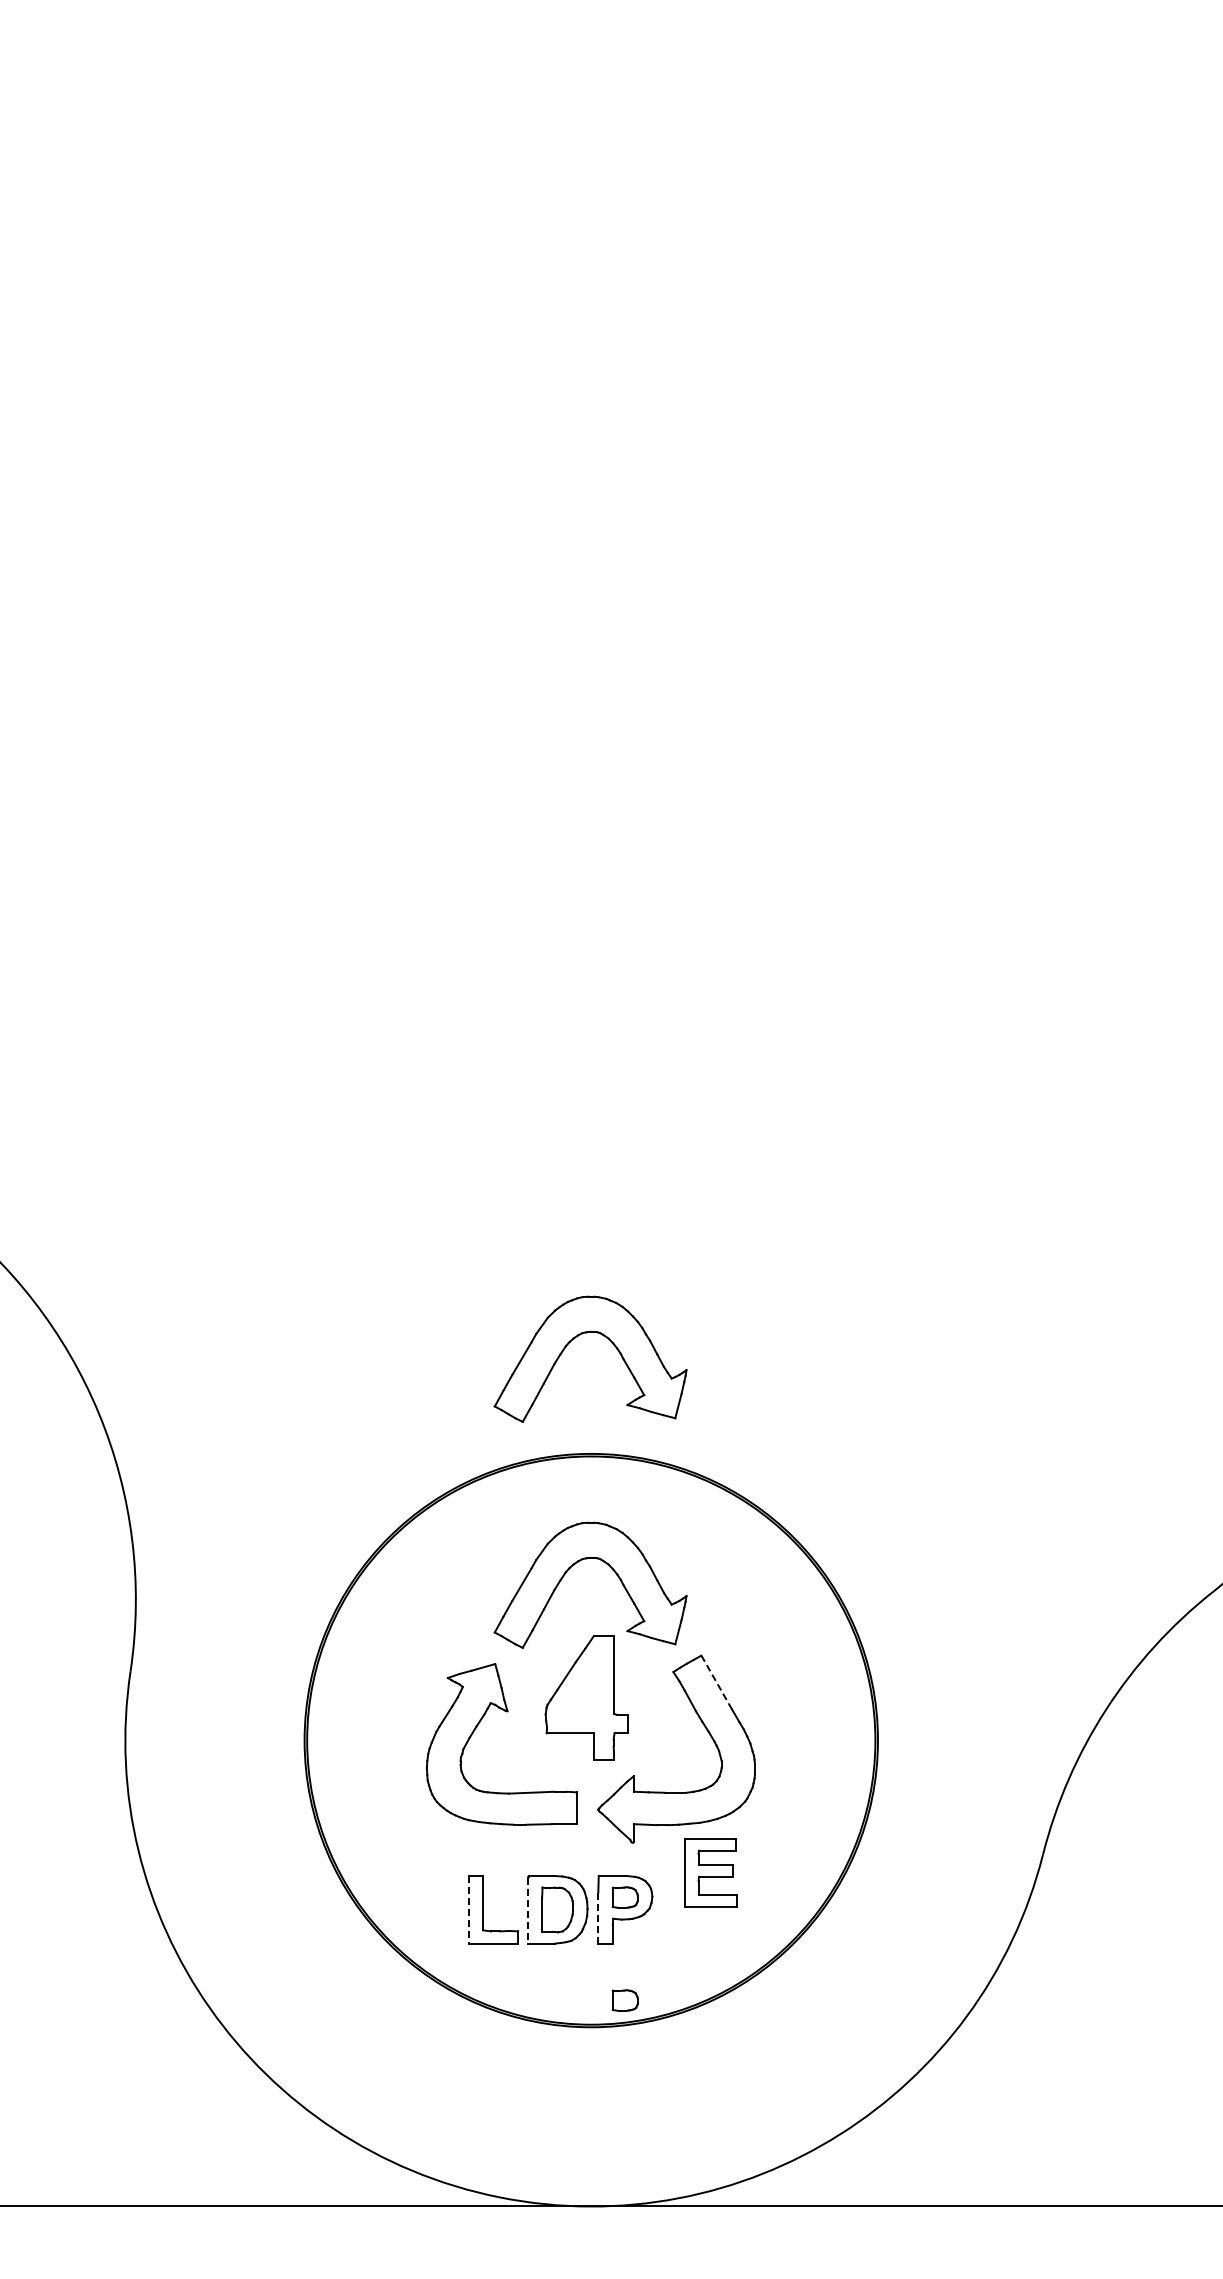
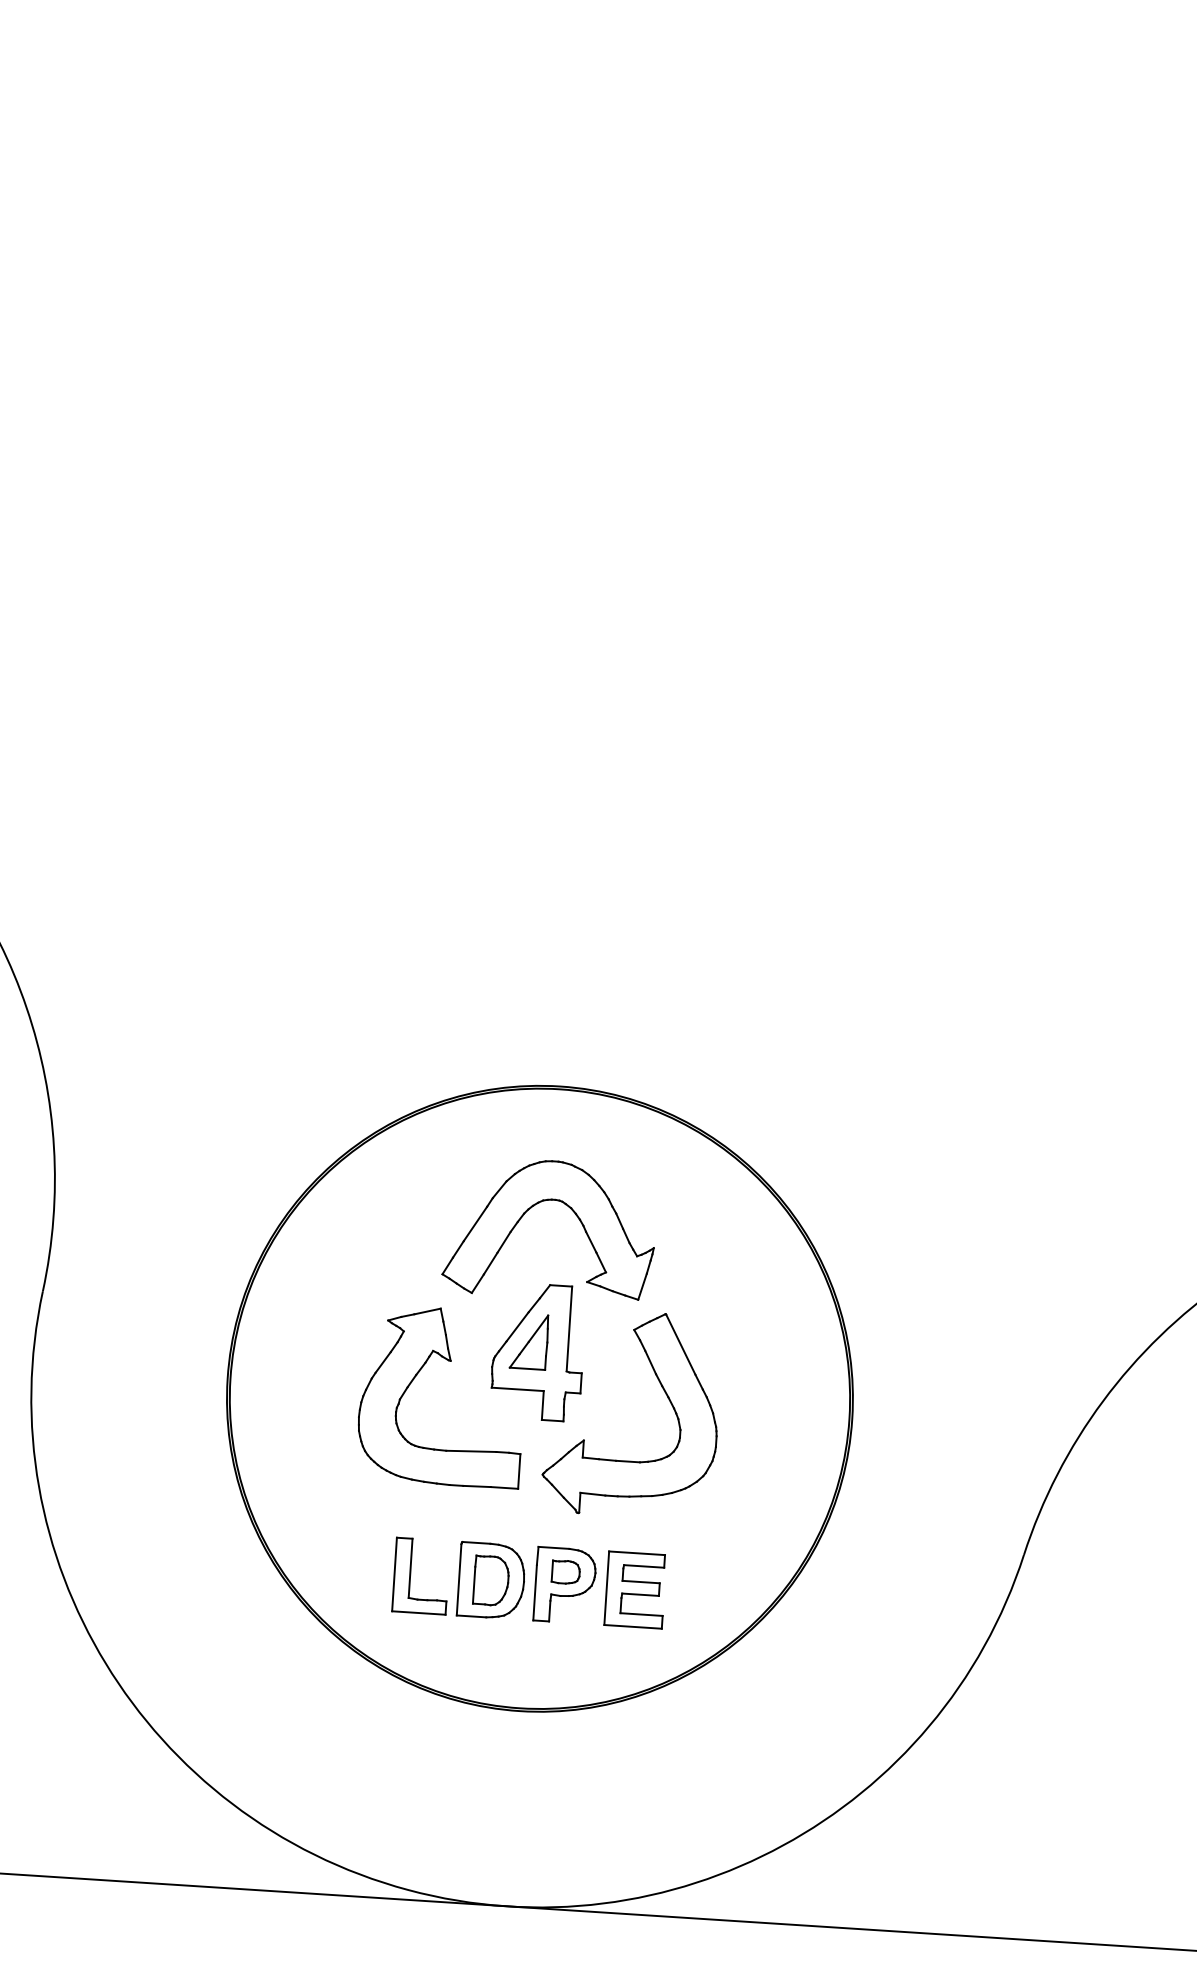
part: (574, 1339) -> (549, 960), removed
line: (716, 1682) -> (680, 1344), dashed -> solid
part: (577, 1688) -> (528, 1341), added
part: (710, 1872) -> (635, 1589), moved
line: (468, 1909) -> (394, 1574), dashed -> solid
line: (528, 1910) -> (459, 1579), dashed -> solid
line: (598, 1918) -> (535, 1593), dashed -> solid
part: (624, 2000) -> (557, 1684), removed

